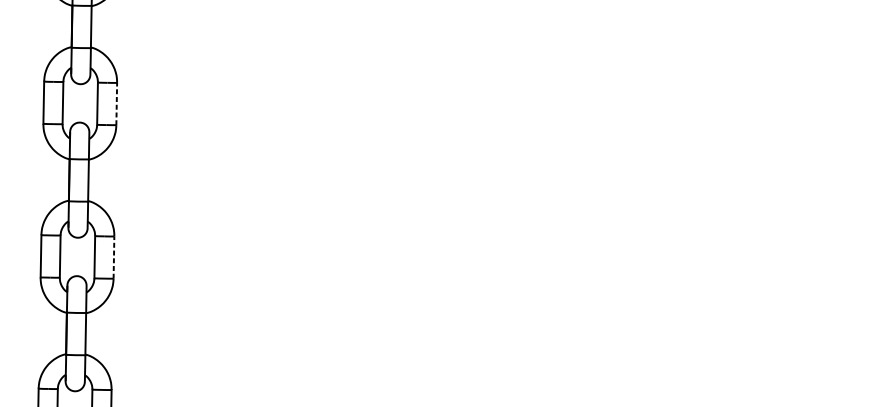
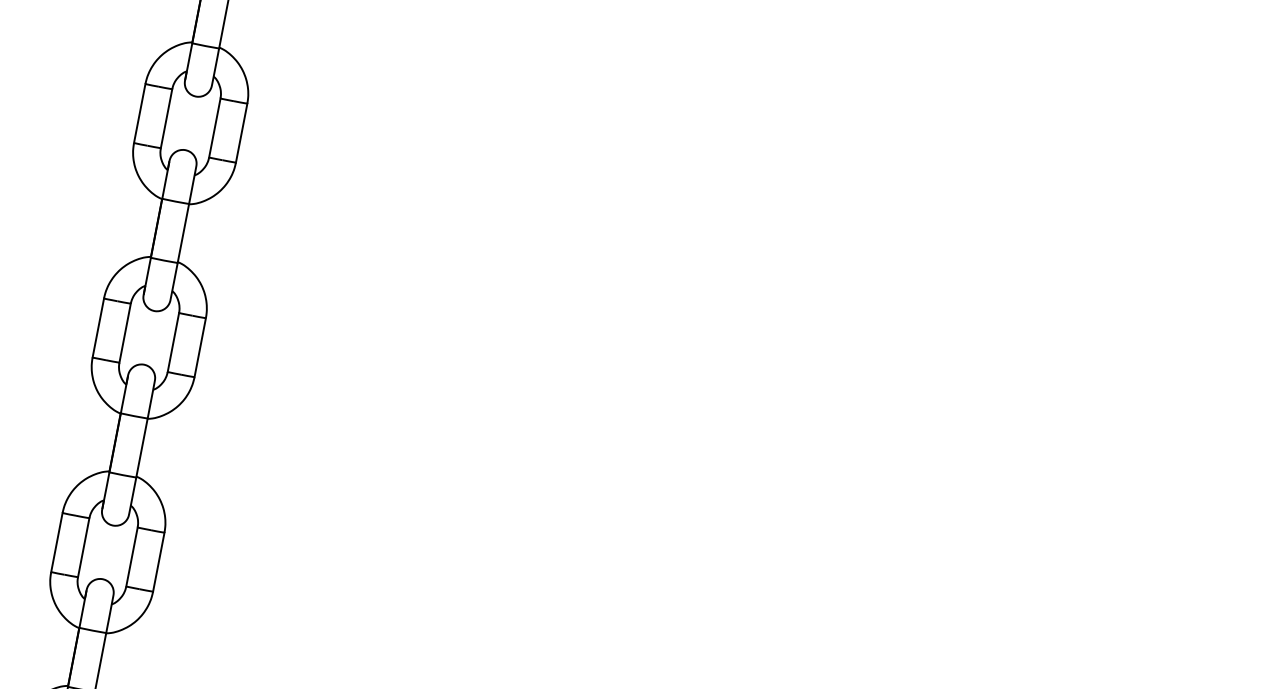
line: (116, 103) -> (241, 132), dashed -> solid
line: (114, 257) -> (200, 347), dashed -> solid

